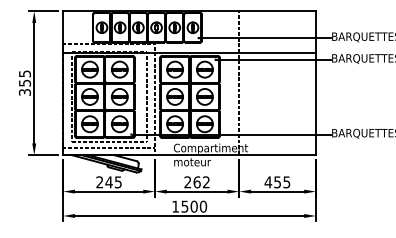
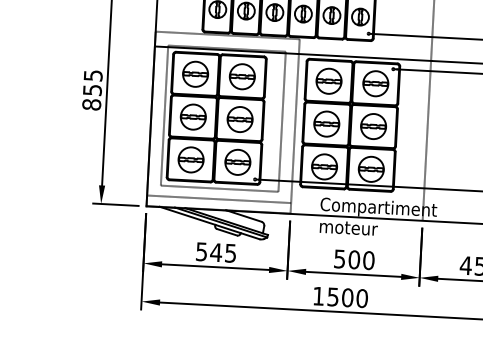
text: (24, 91) -> (91, 103), 355 -> 855
text: (99, 182) -> (201, 252), 245 -> 545
text: (197, 182) -> (354, 260), 262 -> 500

